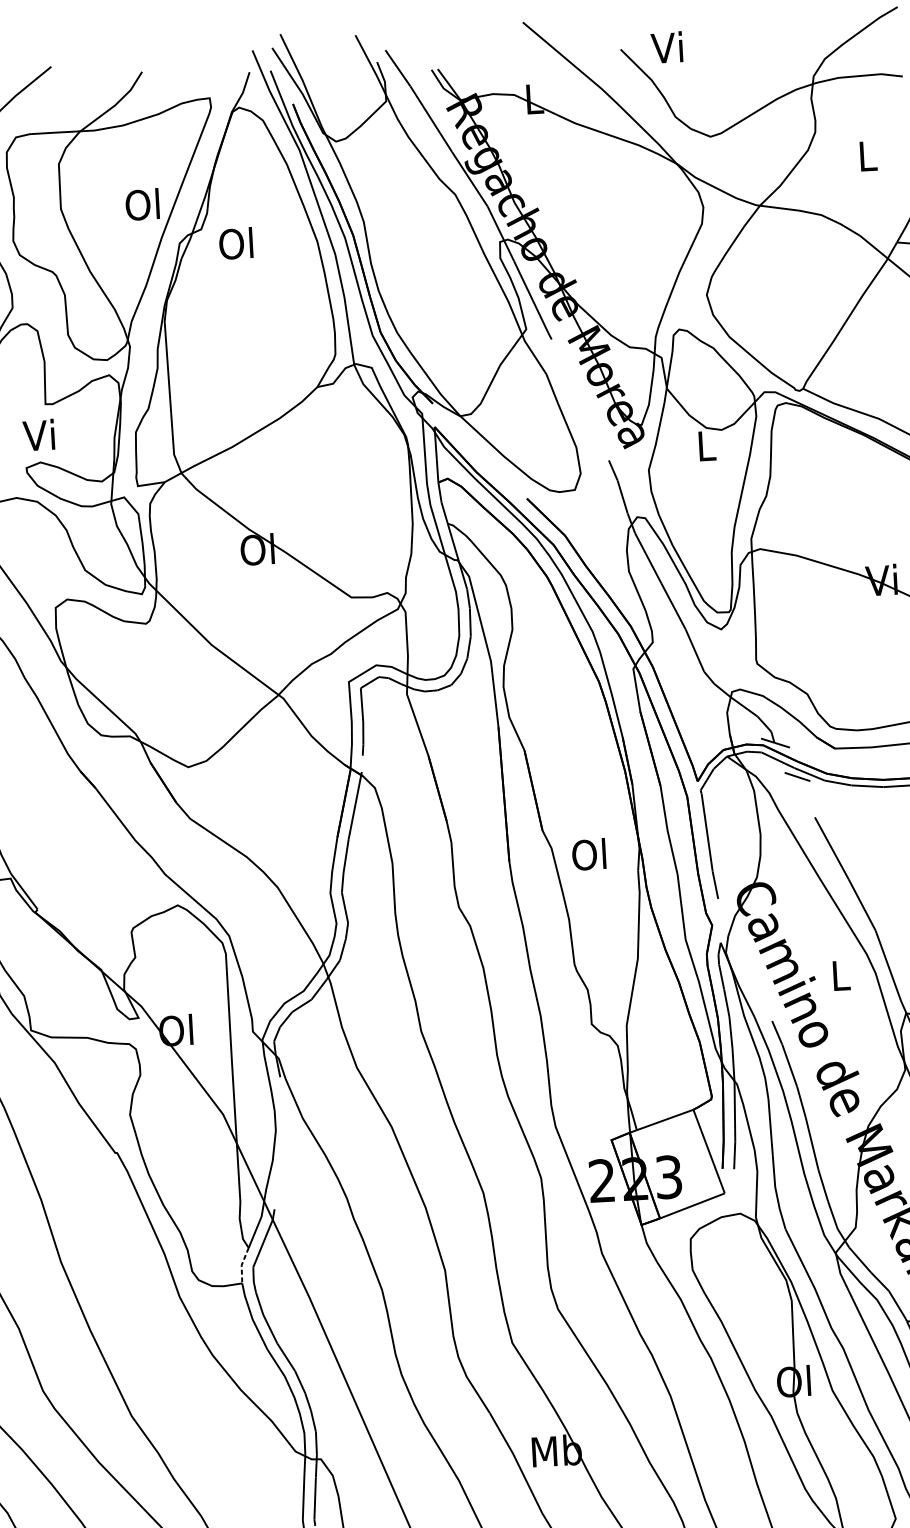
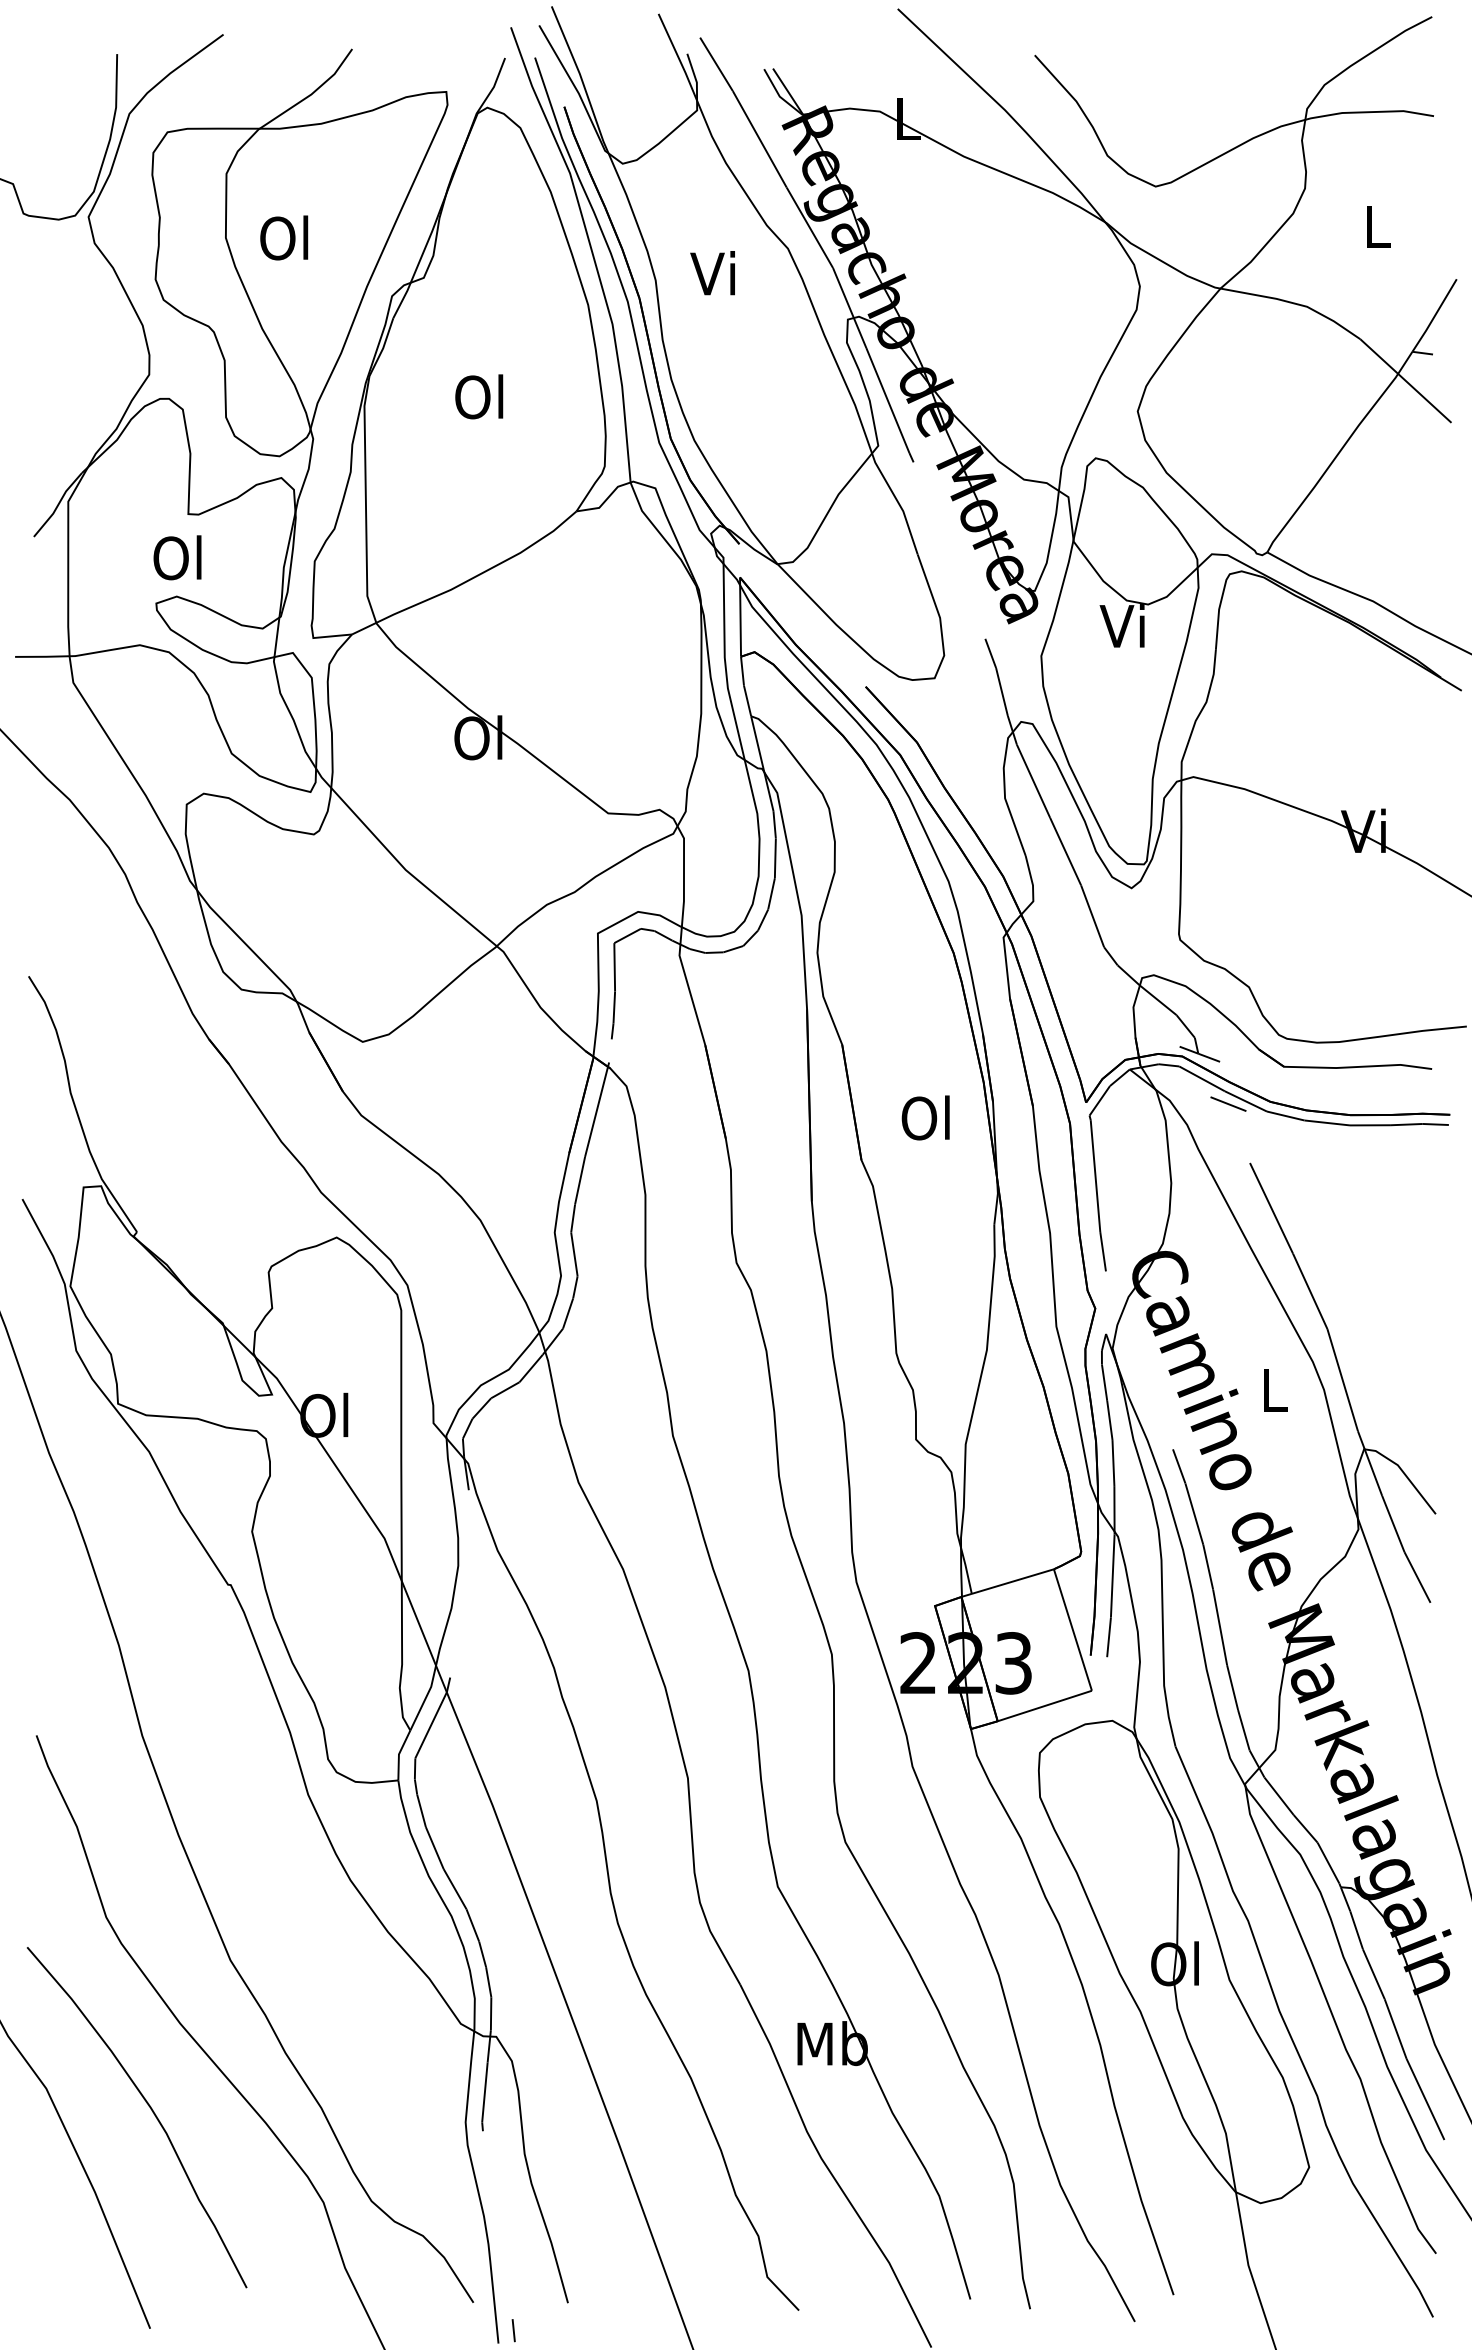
text: (666, 47) -> (712, 273), moved
text: (142, 204) -> (284, 237), moved
text: (236, 243) -> (479, 396), moved
text: (39, 435) -> (177, 557), Vi -> Ol
text: (703, 445) -> (1121, 625), L -> Vi
text: (588, 854) -> (925, 1117), moved
line: (241, 1265) -> (398, 1754), dashed -> solid

